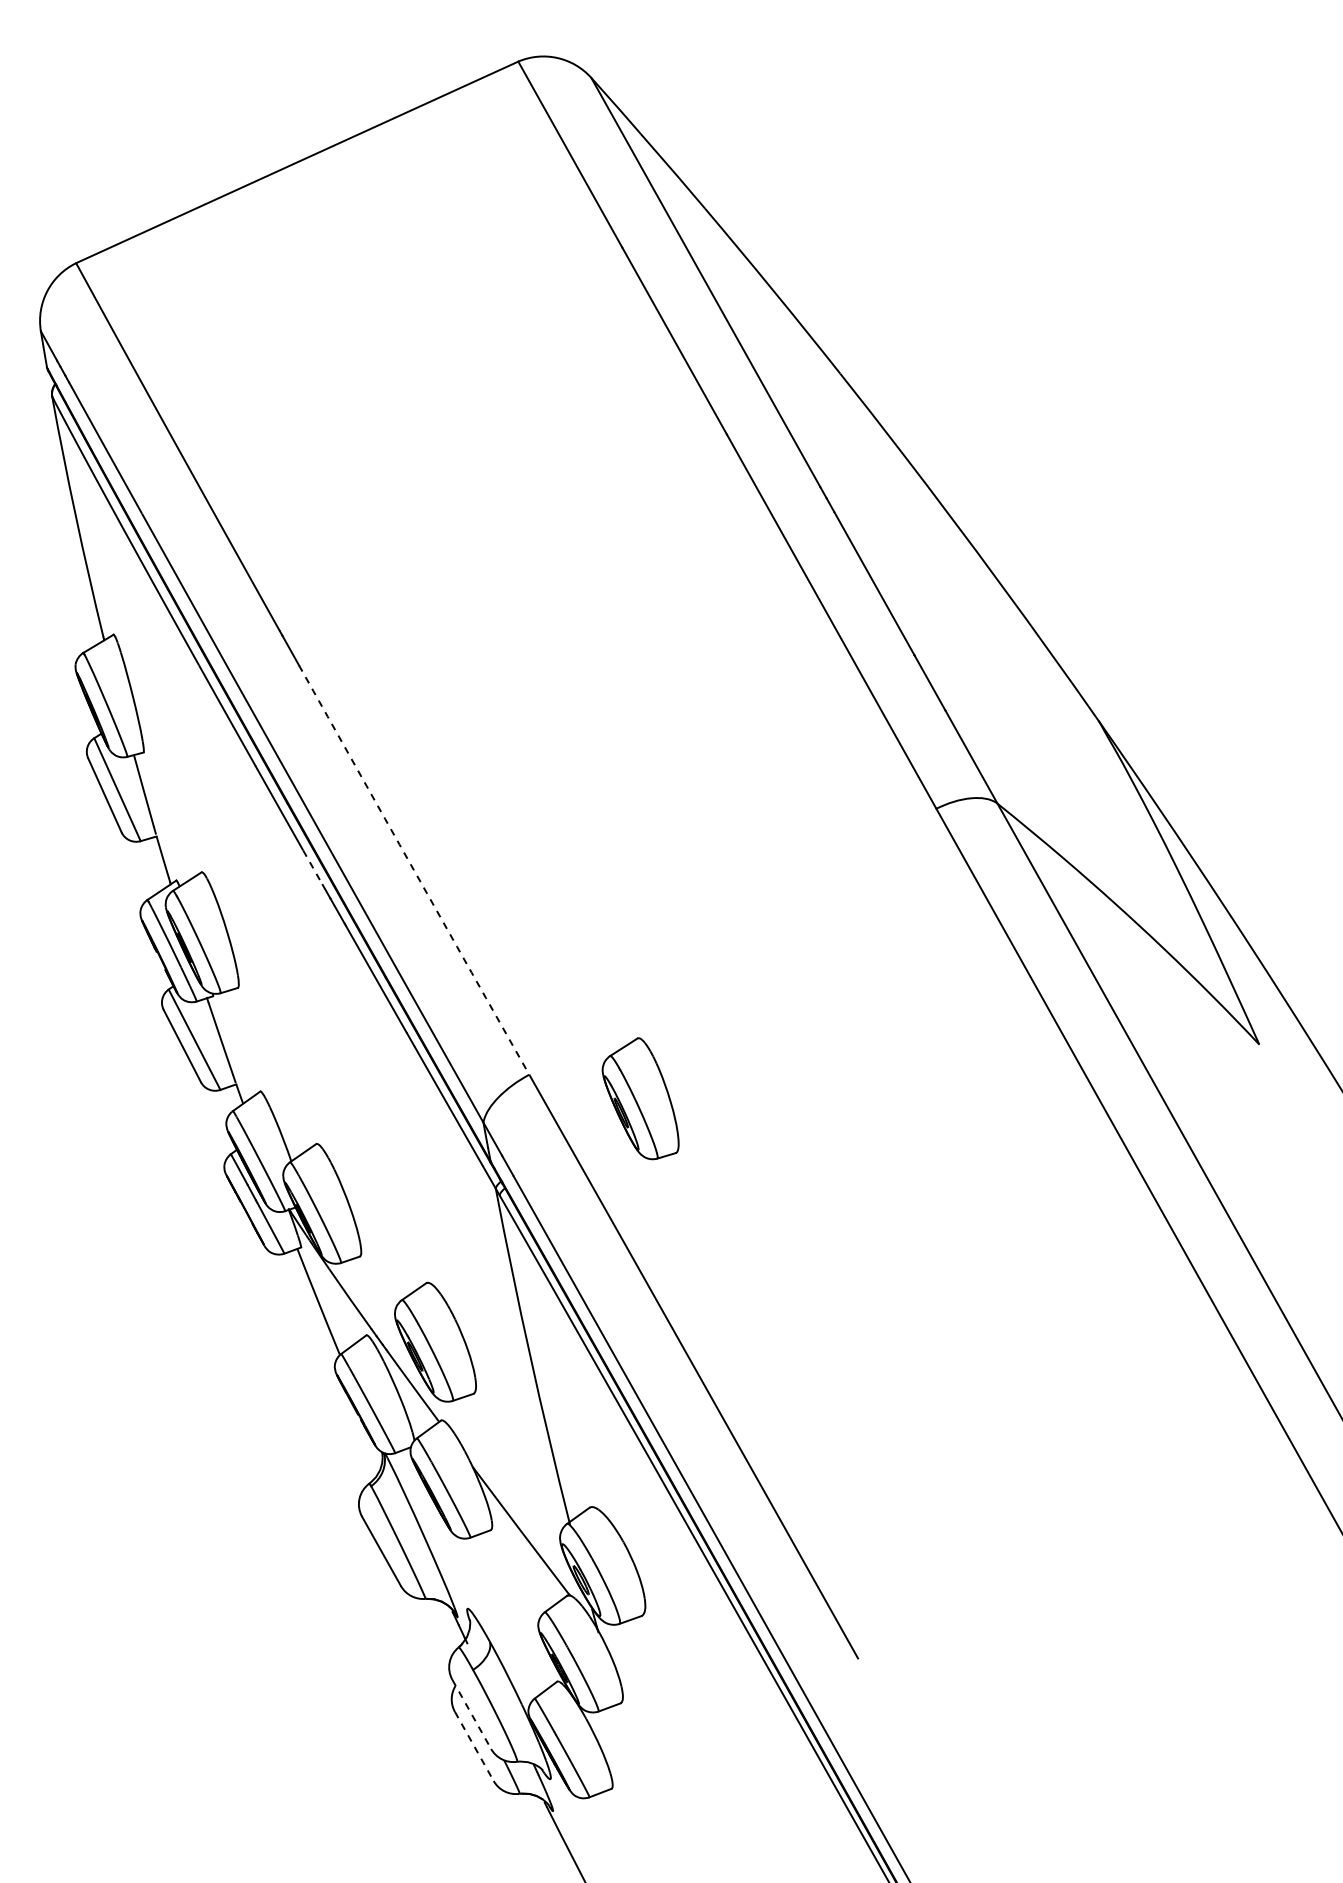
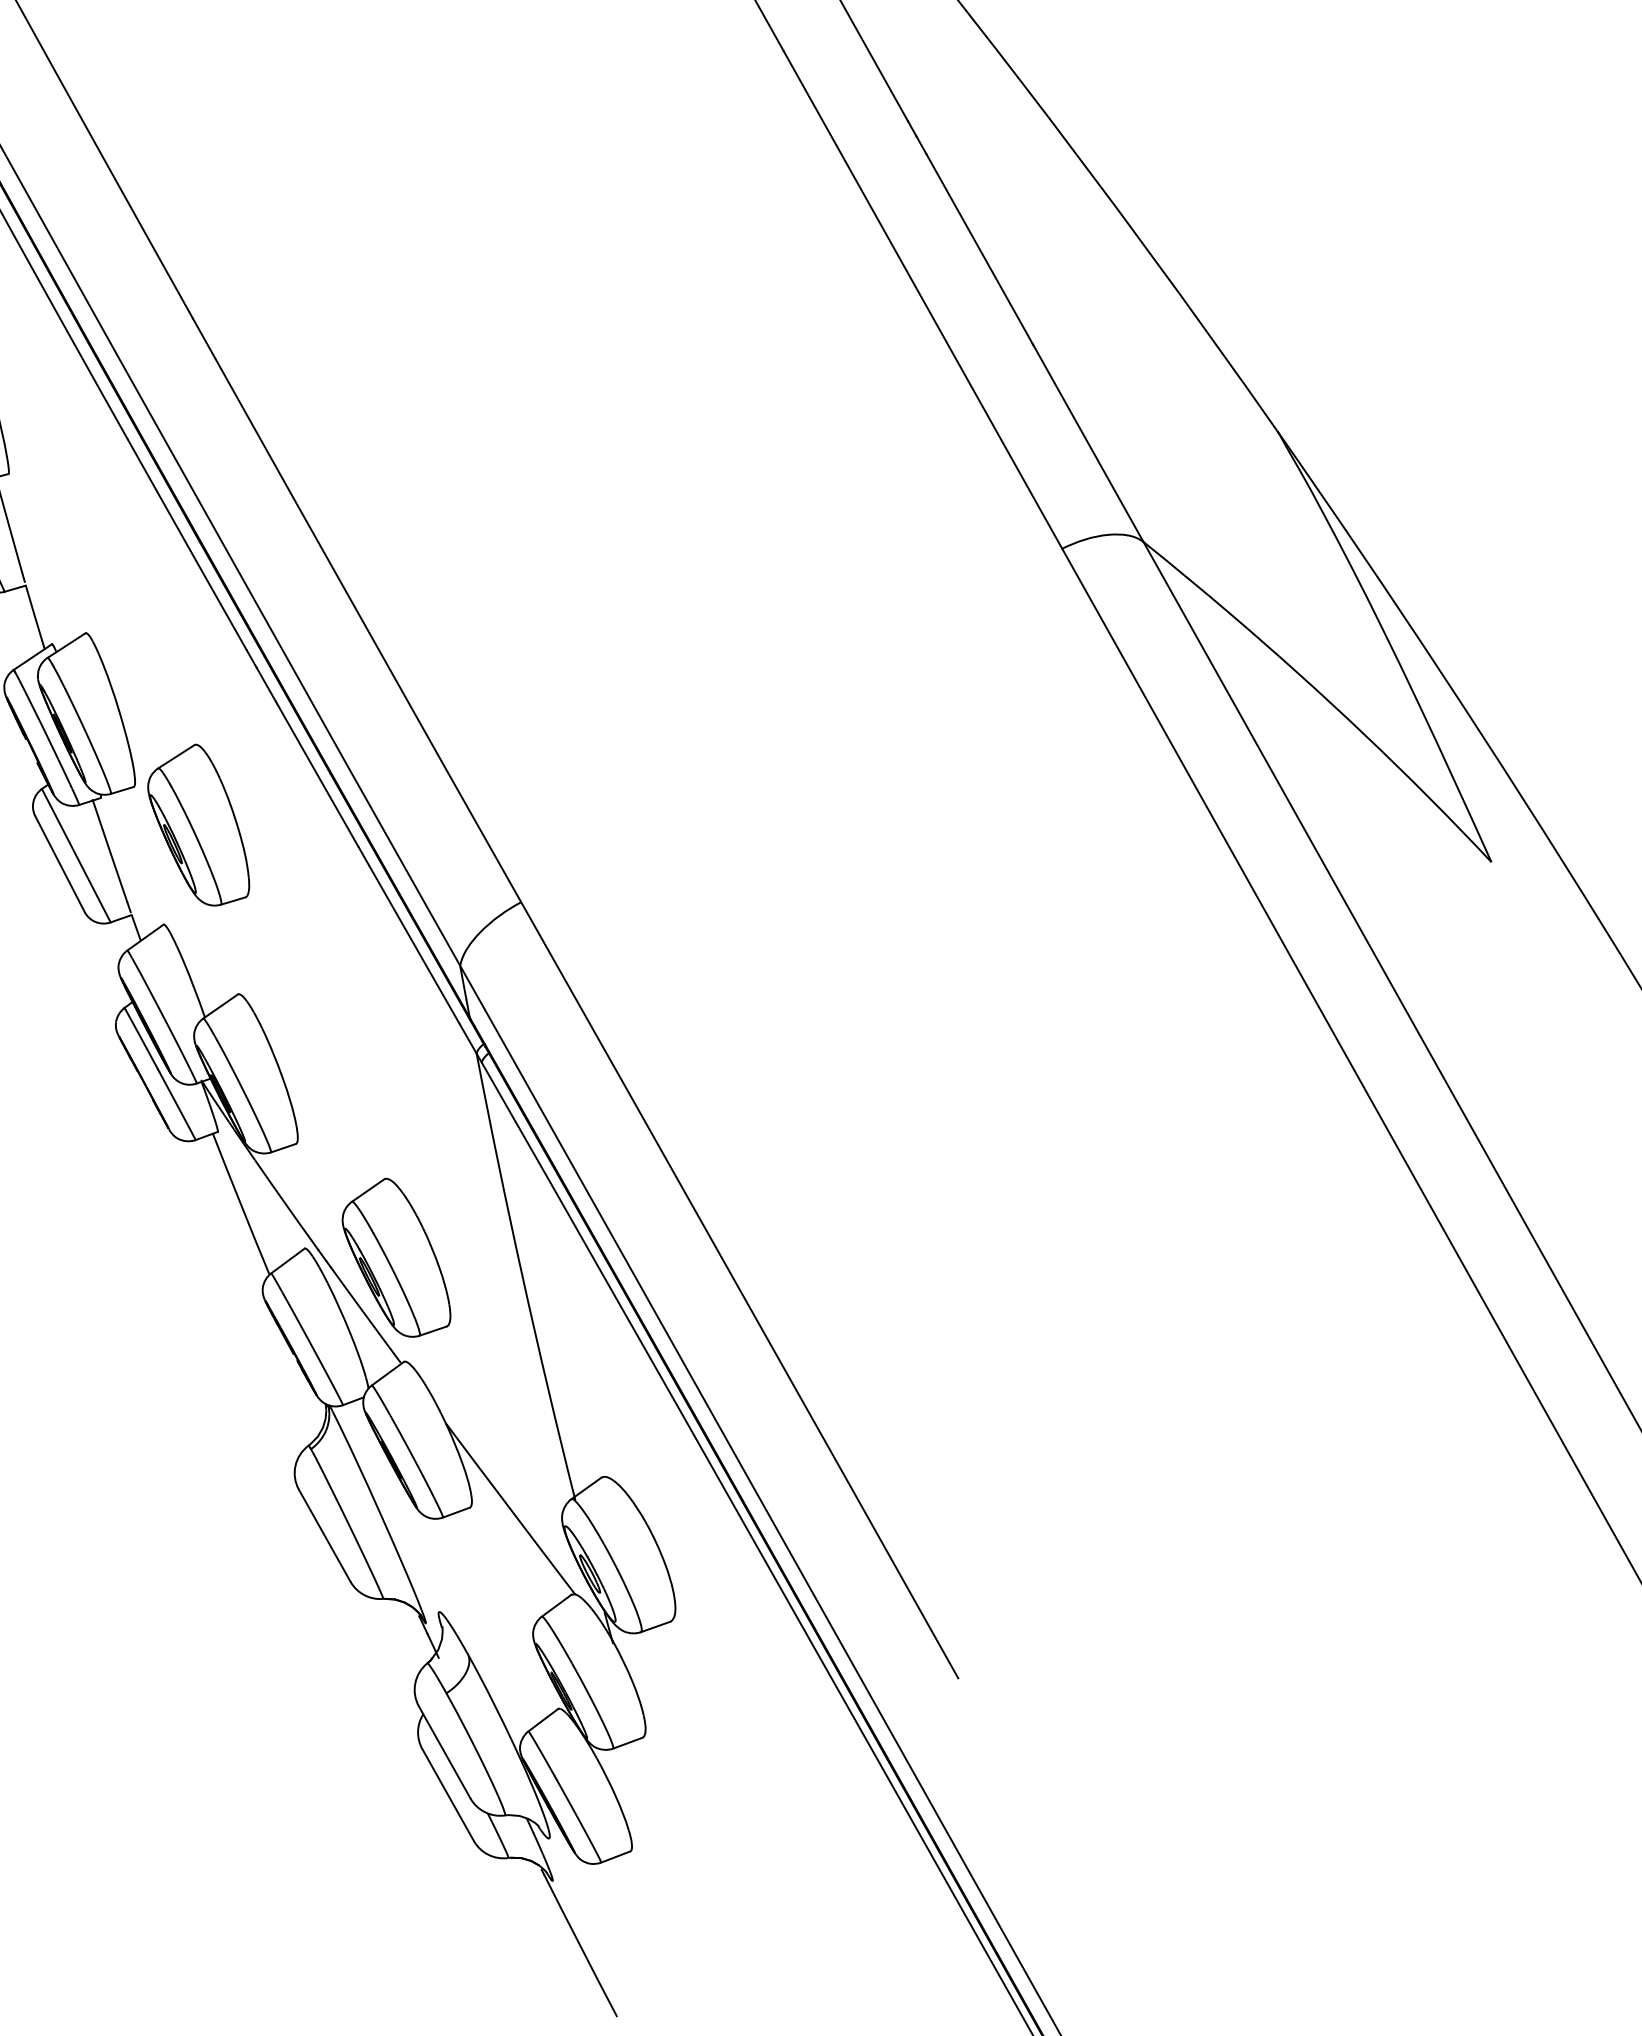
line: (313, 867) -> (234, 626), dashed -> solid
arc: (413, 870) -> (367, 630), dashed -> solid
part: (640, 1098) -> (198, 824), moved
line: (471, 1714) -> (444, 1752), dashed -> solid
line: (474, 1746) -> (448, 1795), dashed -> solid

